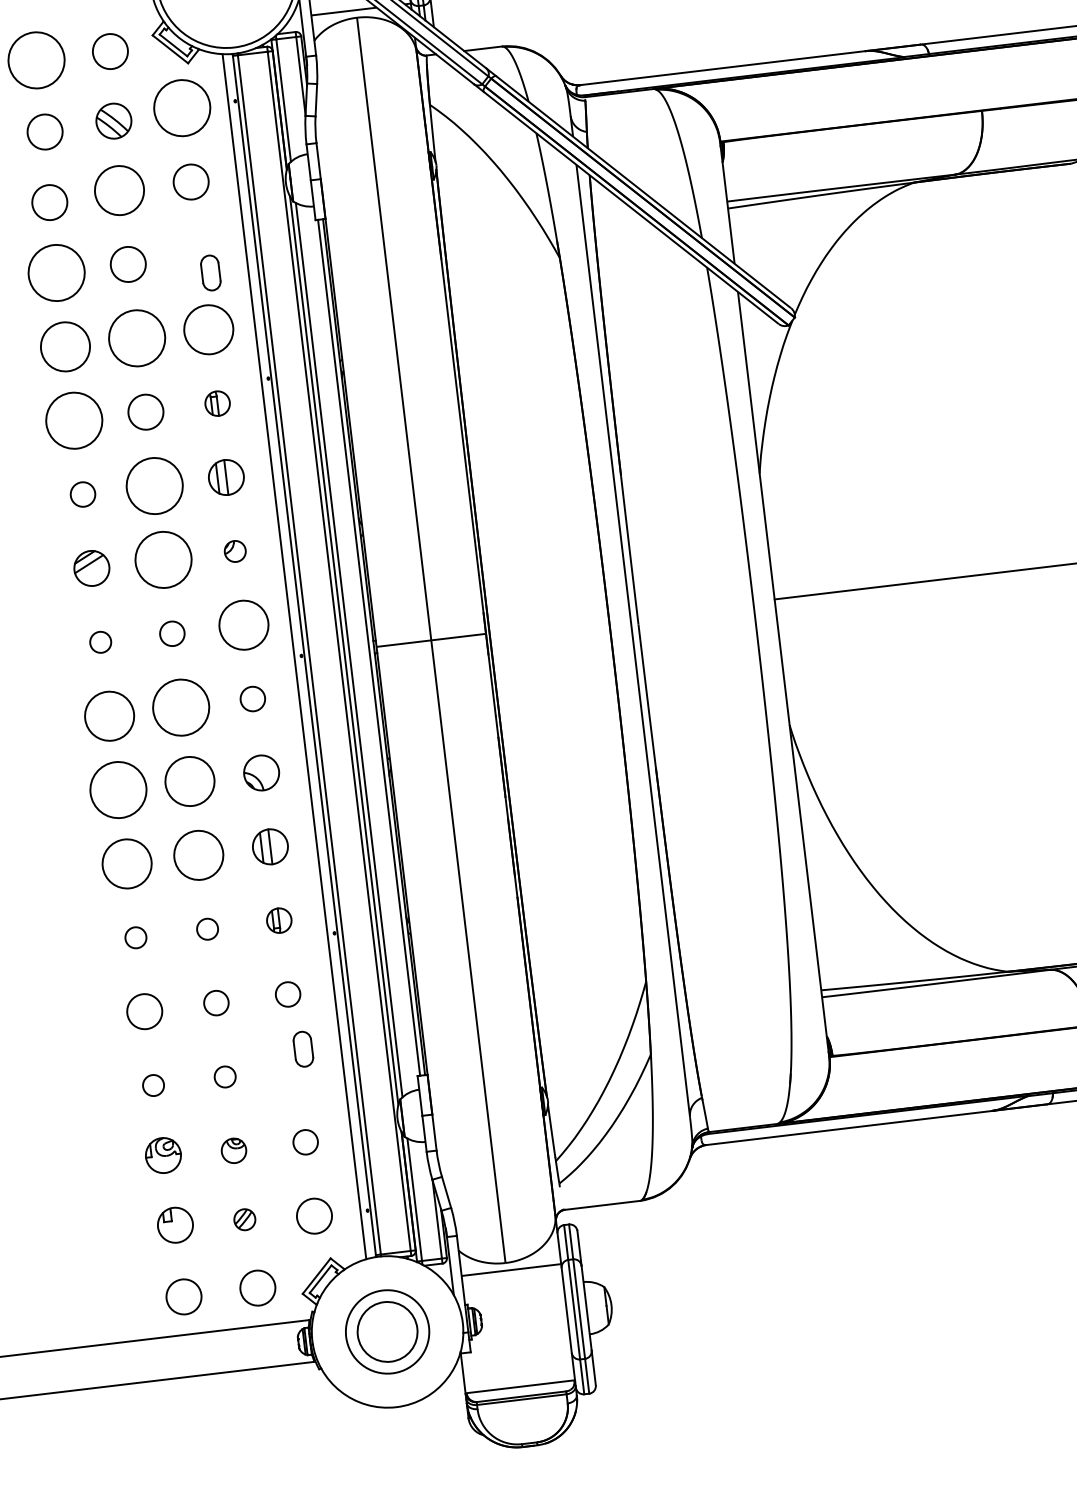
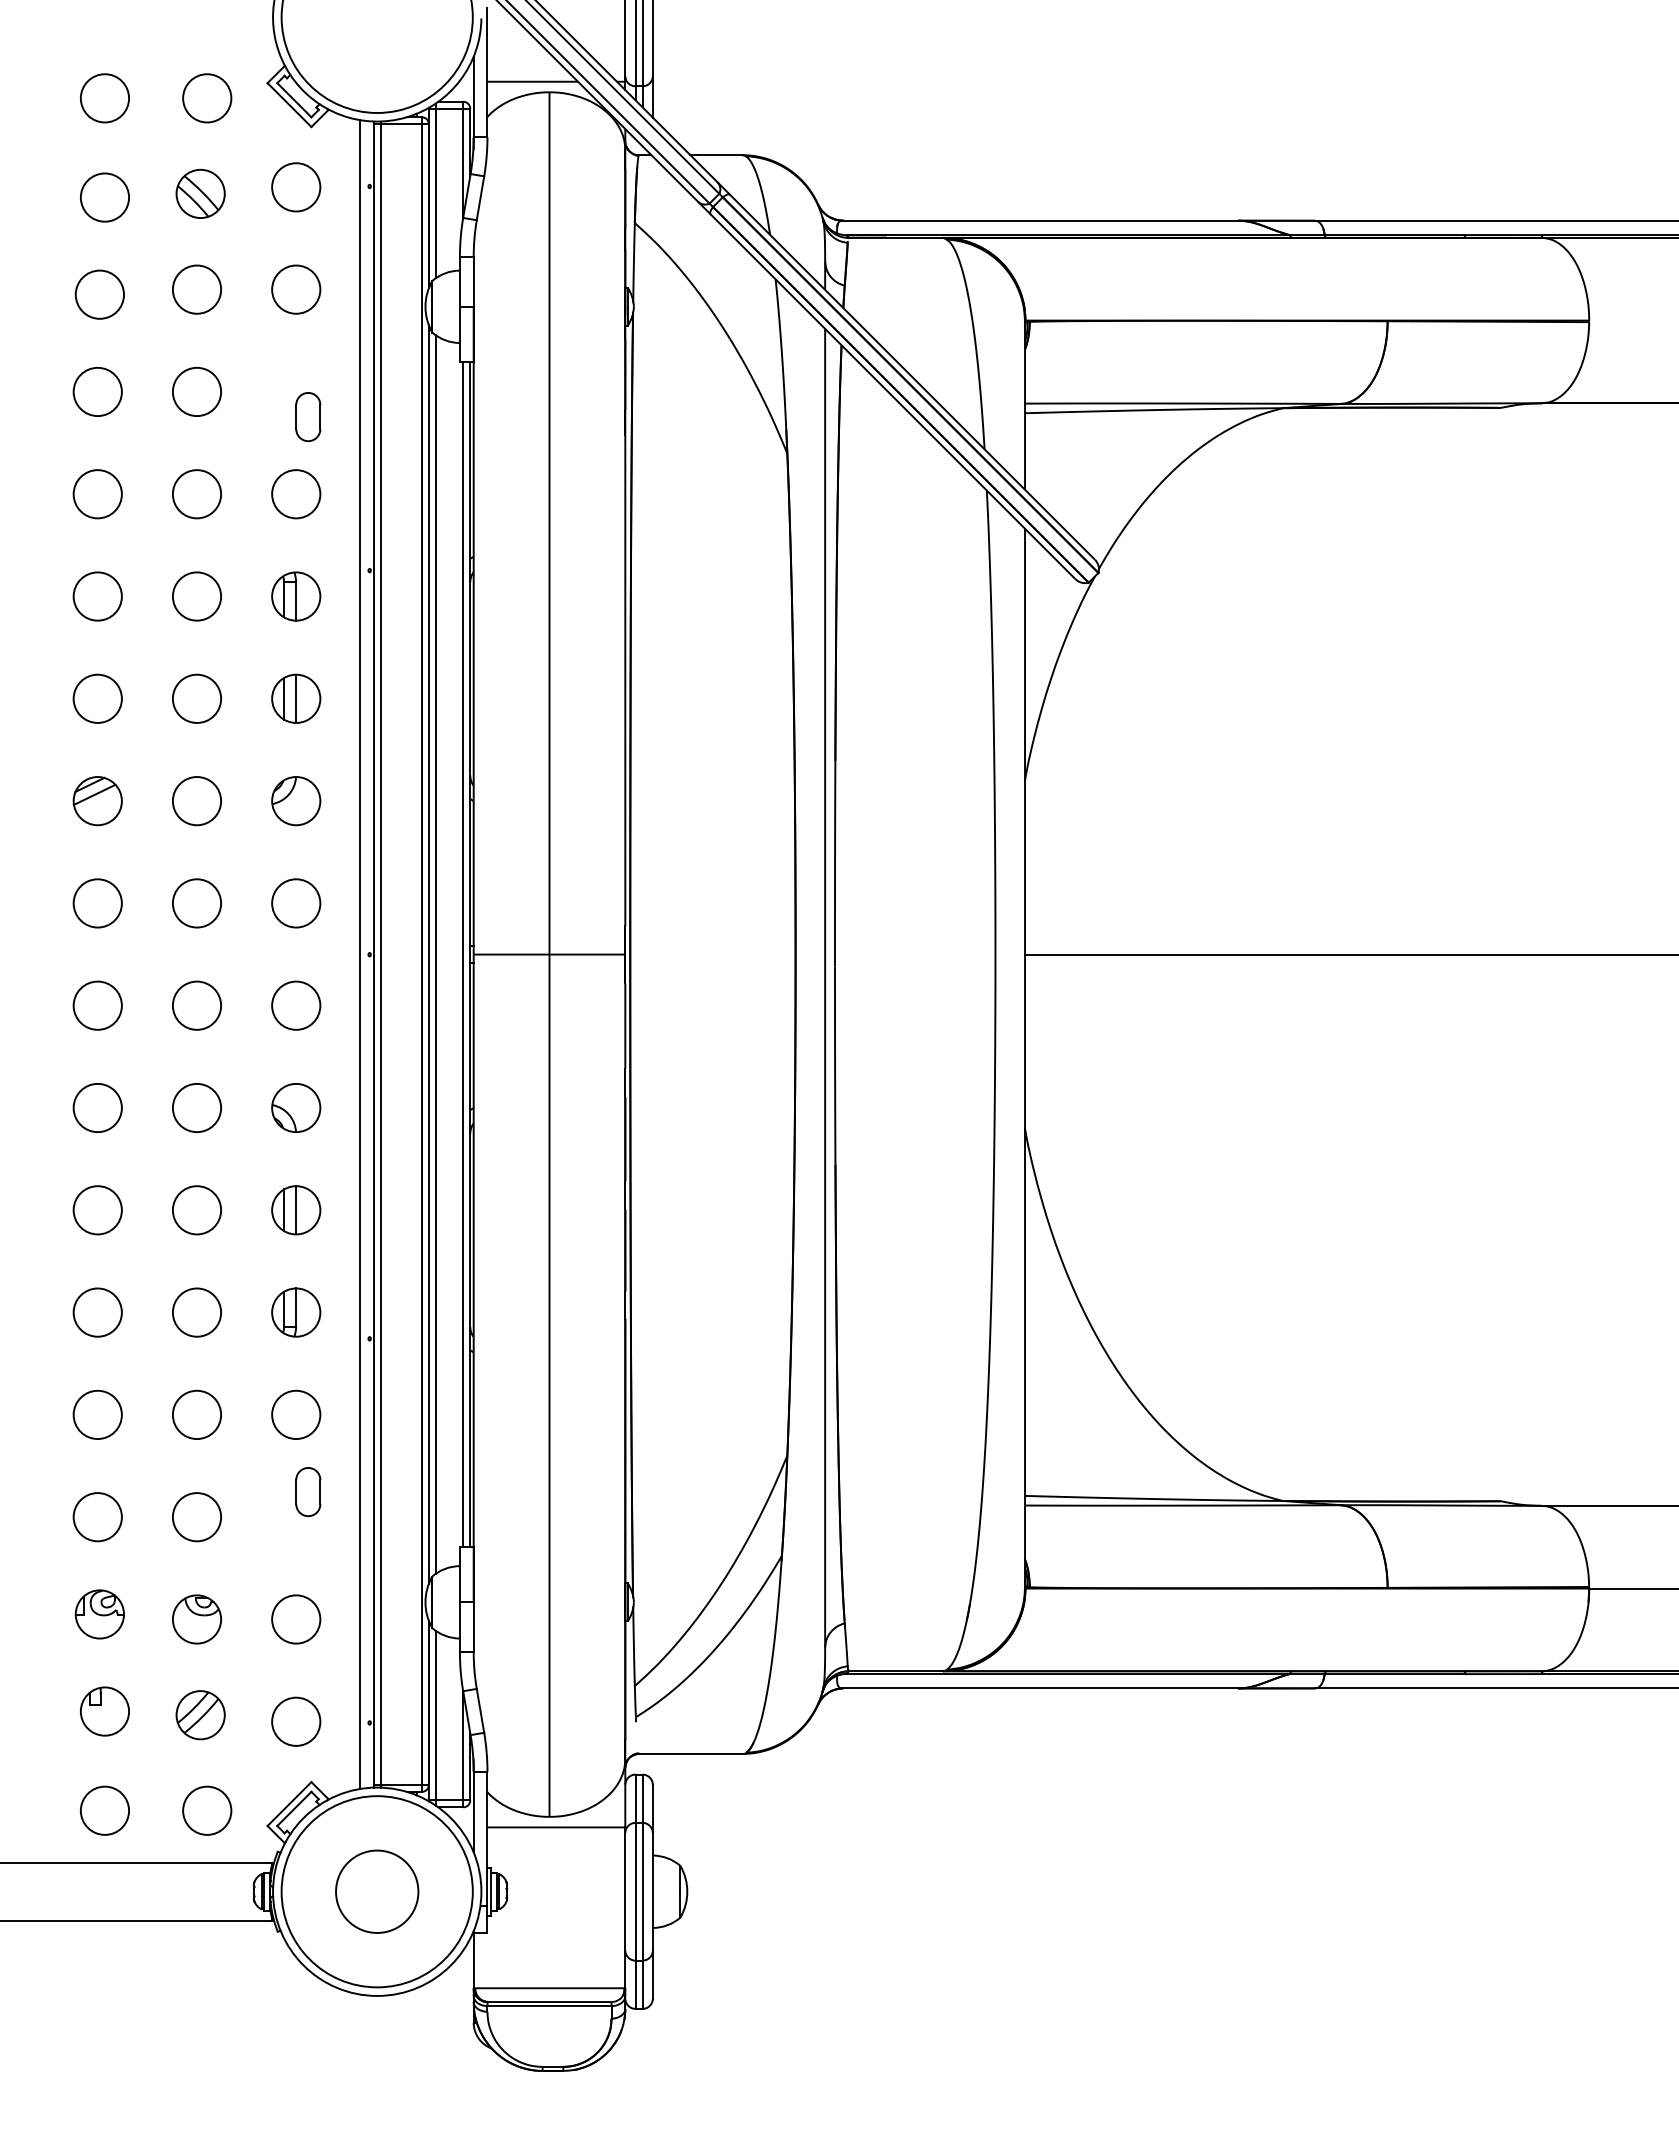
circle: (36, 60) -> (104, 98), size x0.62
circle: (182, 108) -> (296, 187), size x0.62
circle: (119, 190) -> (196, 289), size x0.71
circle: (56, 272) -> (97, 391), size x0.62
circle: (208, 329) -> (296, 494), size x0.71
circle: (136, 338) -> (196, 494), size x0.62
circle: (65, 347) -> (97, 494), size x0.71
part: (217, 403) -> (296, 596), size x1.43
circle: (74, 420) -> (97, 596), size x0.62
circle: (154, 485) -> (196, 698), size x0.62
circle: (82, 494) -> (97, 698), size x1.43
part: (235, 551) -> (296, 801), size x1.67
circle: (163, 560) -> (196, 801), size x0.62
circle: (244, 625) -> (296, 903), size x0.71
circle: (172, 633) -> (196, 903), size x1.43
circle: (100, 642) -> (97, 903), size x1.67
circle: (252, 698) -> (296, 1005), size x1.43
circle: (180, 707) -> (196, 1005), size x0.62
circle: (109, 716) -> (97, 1005), size x0.71
circle: (189, 781) -> (196, 1107), size x0.71
circle: (118, 789) -> (97, 1107), size x0.62
circle: (198, 855) -> (196, 1210), size x0.71
circle: (126, 864) -> (97, 1210), size x0.71
part: (279, 920) -> (296, 1312), size x1.43
circle: (207, 929) -> (196, 1312), size x1.67
circle: (135, 937) -> (97, 1312), size x1.67
circle: (288, 994) -> (296, 1414), size x1.43
circle: (216, 1002) -> (196, 1414), size x1.43
circle: (224, 1077) -> (196, 1517), size x1.67
circle: (153, 1085) -> (97, 1517), size x1.67
circle: (305, 1142) -> (296, 1619), size x1.43
part: (233, 1150) -> (196, 1619), size x1.43
part: (244, 1219) -> (200, 1715), size x1.67
circle: (387, 1331) -> (376, 1891), size x1.67

